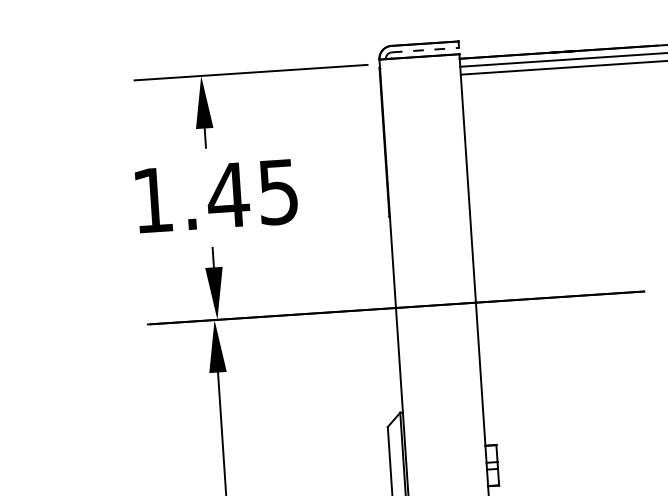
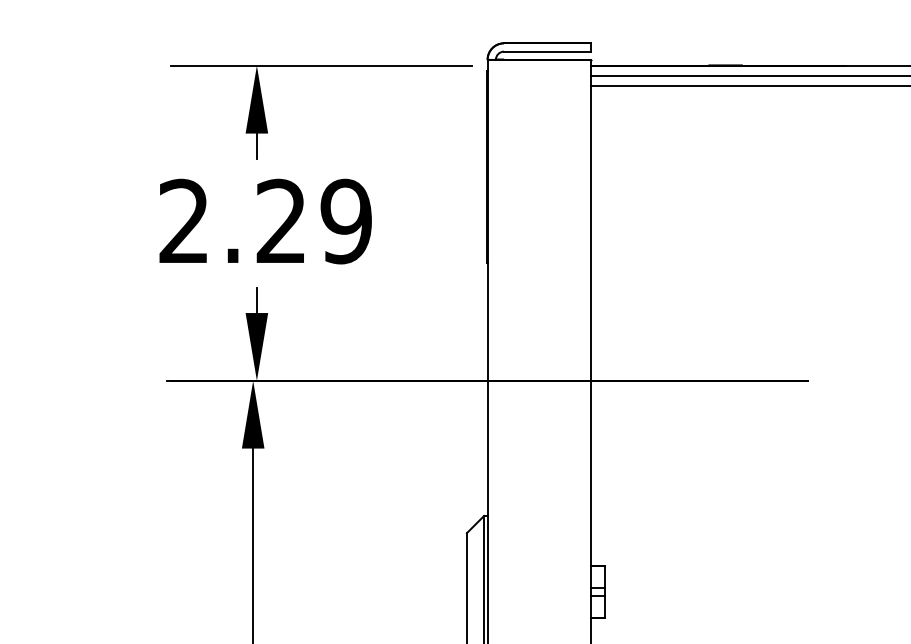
line: (426, 49) -> (548, 51), dashed -> solid
text: (215, 196) -> (265, 221), 1.45 -> 2.29

